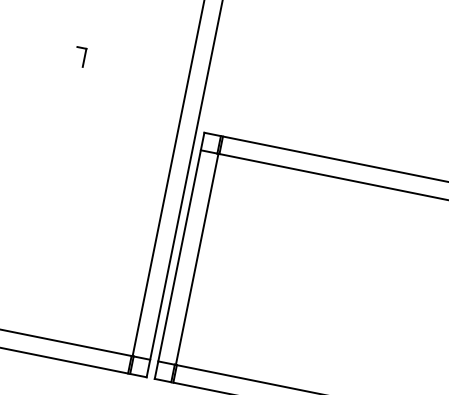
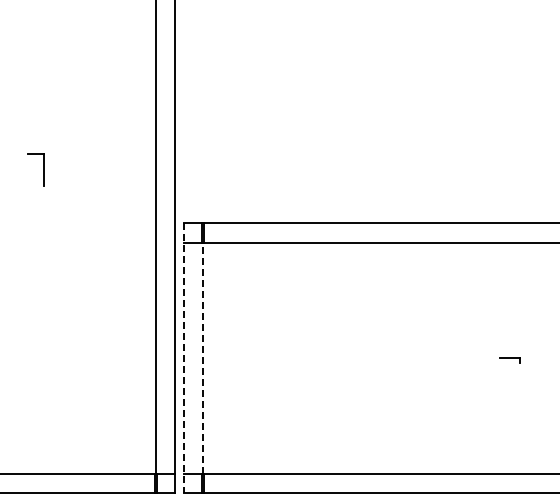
part: (80, 56) -> (36, 169), size x1.6
line: (179, 255) -> (183, 358), solid -> dashed
line: (197, 259) -> (203, 358), solid -> dashed

